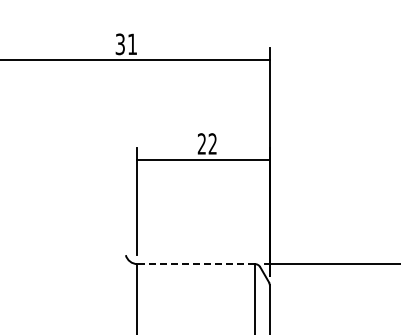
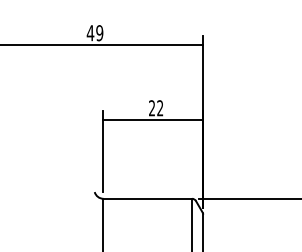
text: (126, 44) -> (95, 33), 31 -> 49
line: (196, 264) -> (147, 199), dashed -> solid

